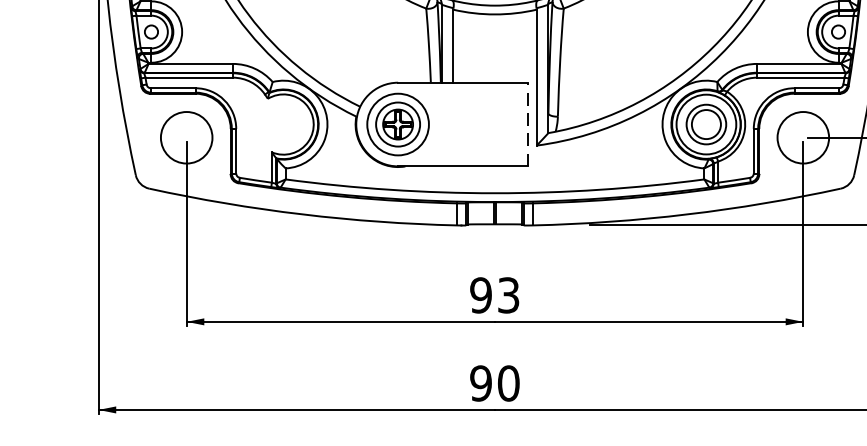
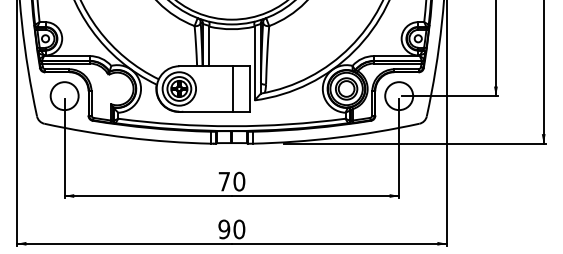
line: (497, 123) -> (233, 88), added
line: (527, 123) -> (249, 88), dashed -> solid
text: (494, 295) -> (231, 181), 93 -> 70

